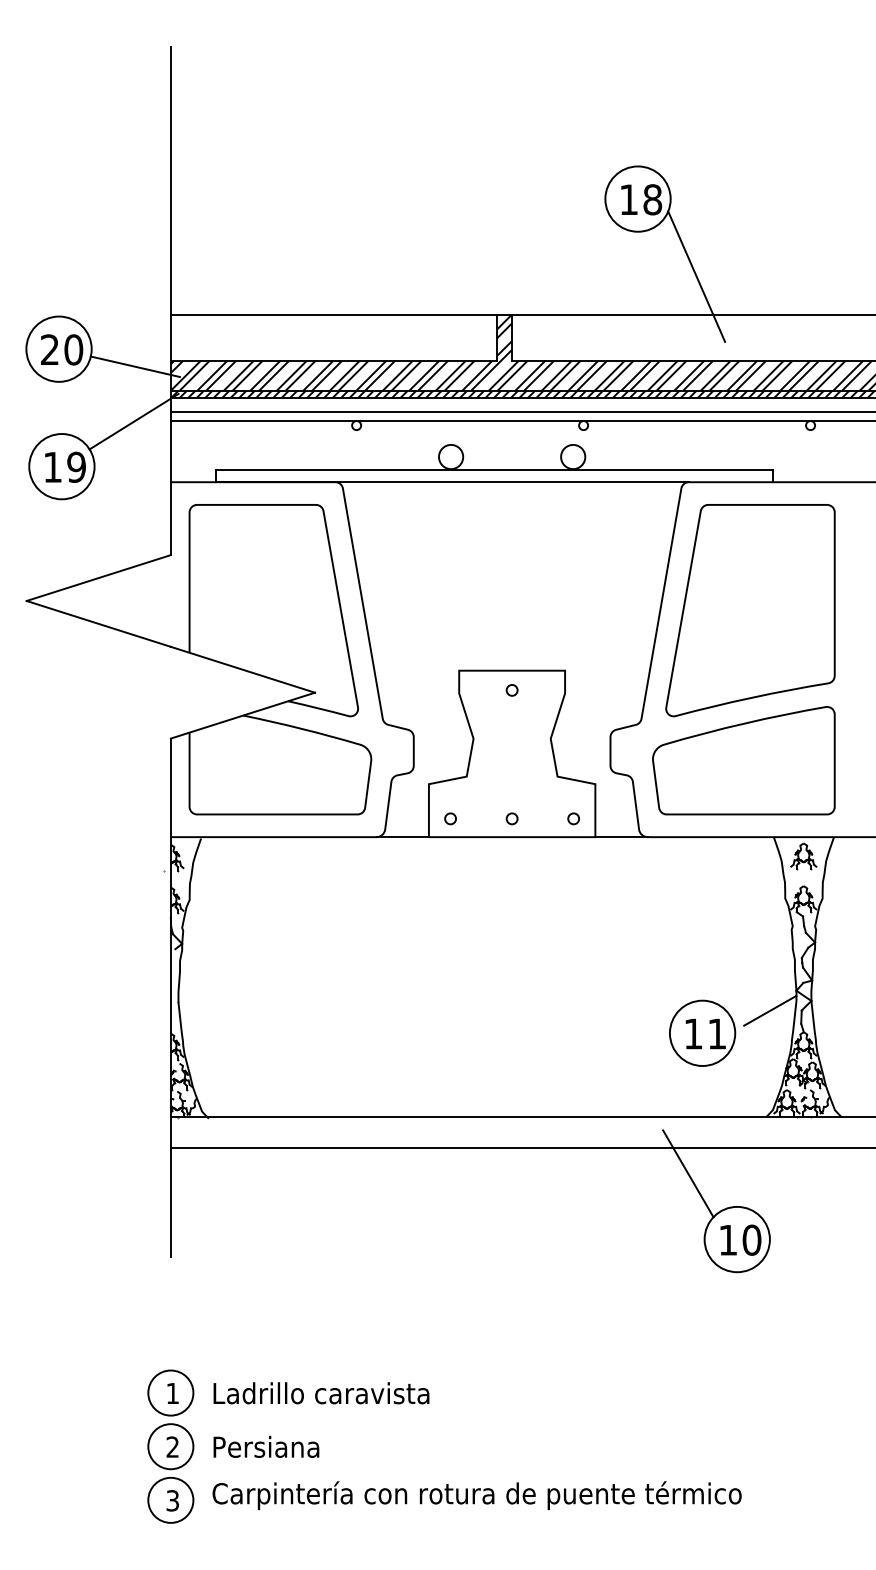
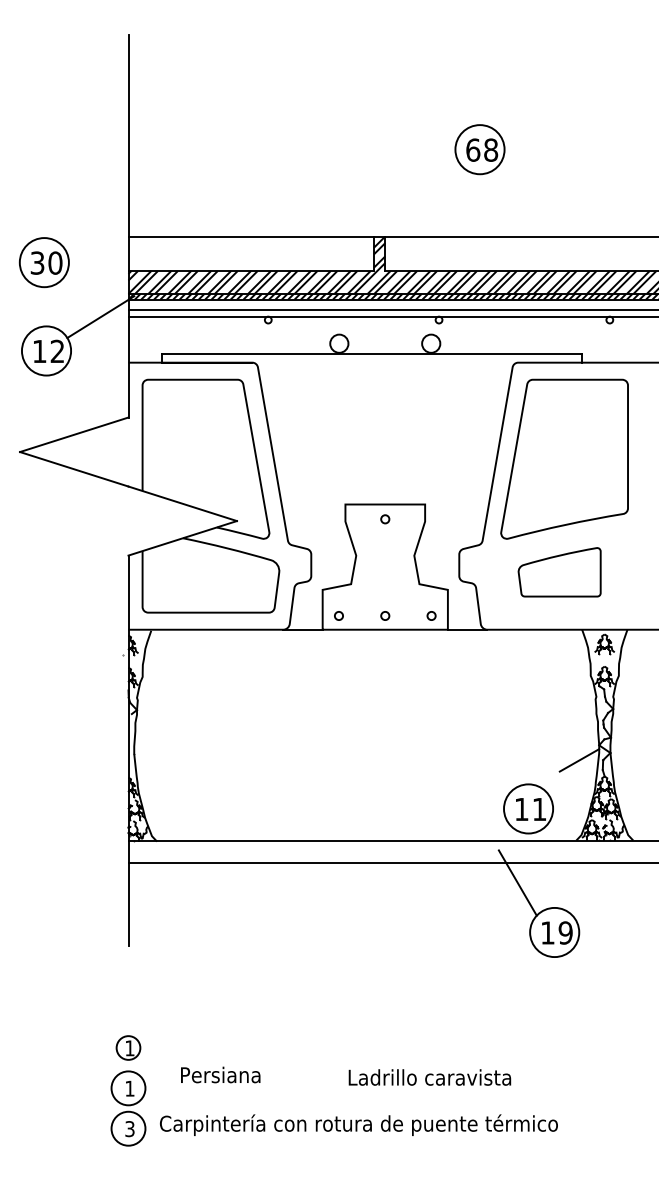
text: (628, 199) -> (472, 149), 18 -> 68
line: (696, 276) -> (523, 207), removed
text: (49, 349) -> (37, 262), 20 -> 30
line: (134, 366) -> (101, 275), removed
text: (76, 466) -> (57, 350), 19 -> 12
line: (511, 482) -> (384, 362), removed
part: (743, 760) -> (559, 572), size x0.6
part: (702, 1032) -> (528, 808), moved
text: (751, 1239) -> (565, 932), 10 -> 19
circle: (170, 1392) -> (128, 1047), size x0.7
text: (321, 1393) -> (429, 1077), moved
text: (172, 1446) -> (129, 1088), 2 -> 1
text: (266, 1446) -> (220, 1074), moved

